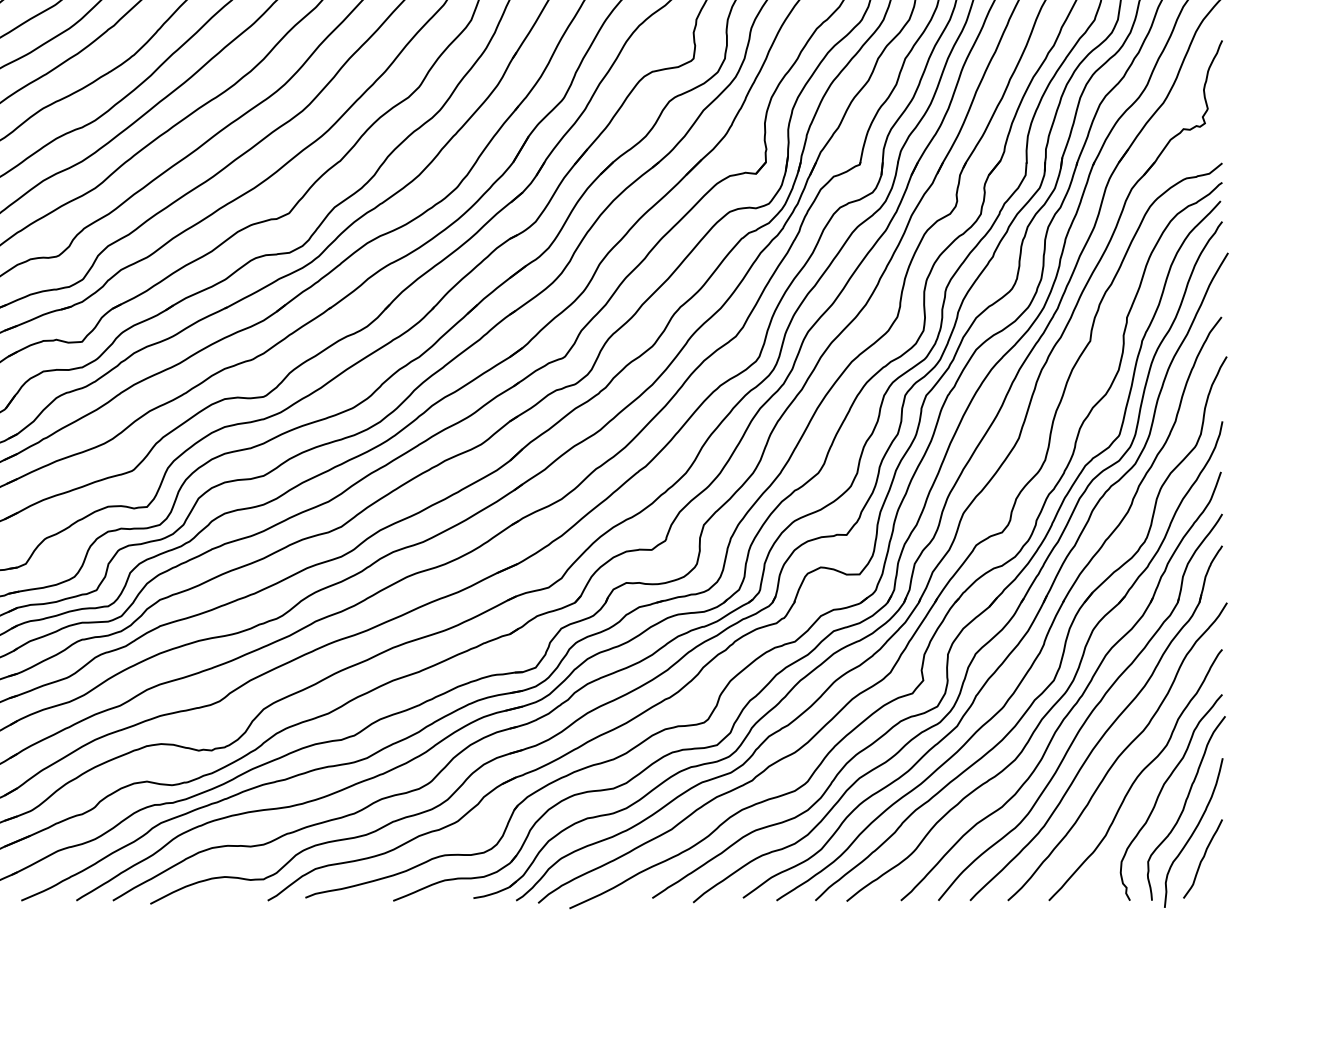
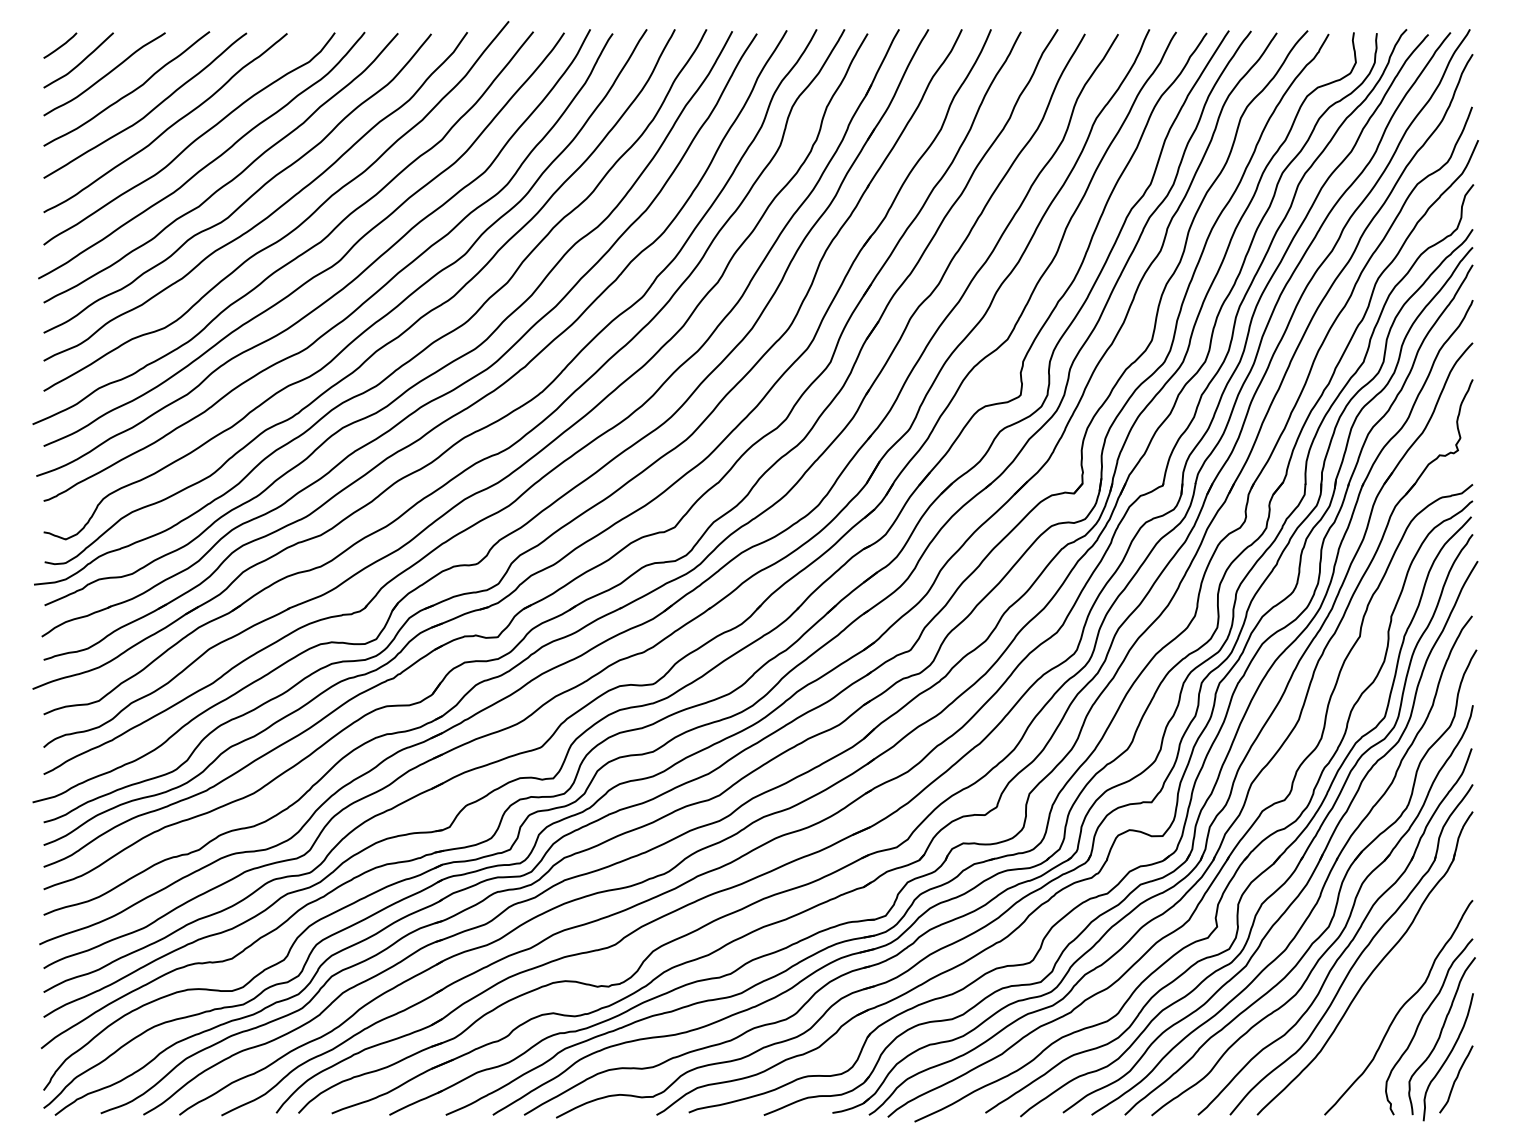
curve: (1120, 753) -> (1385, 989), removed

